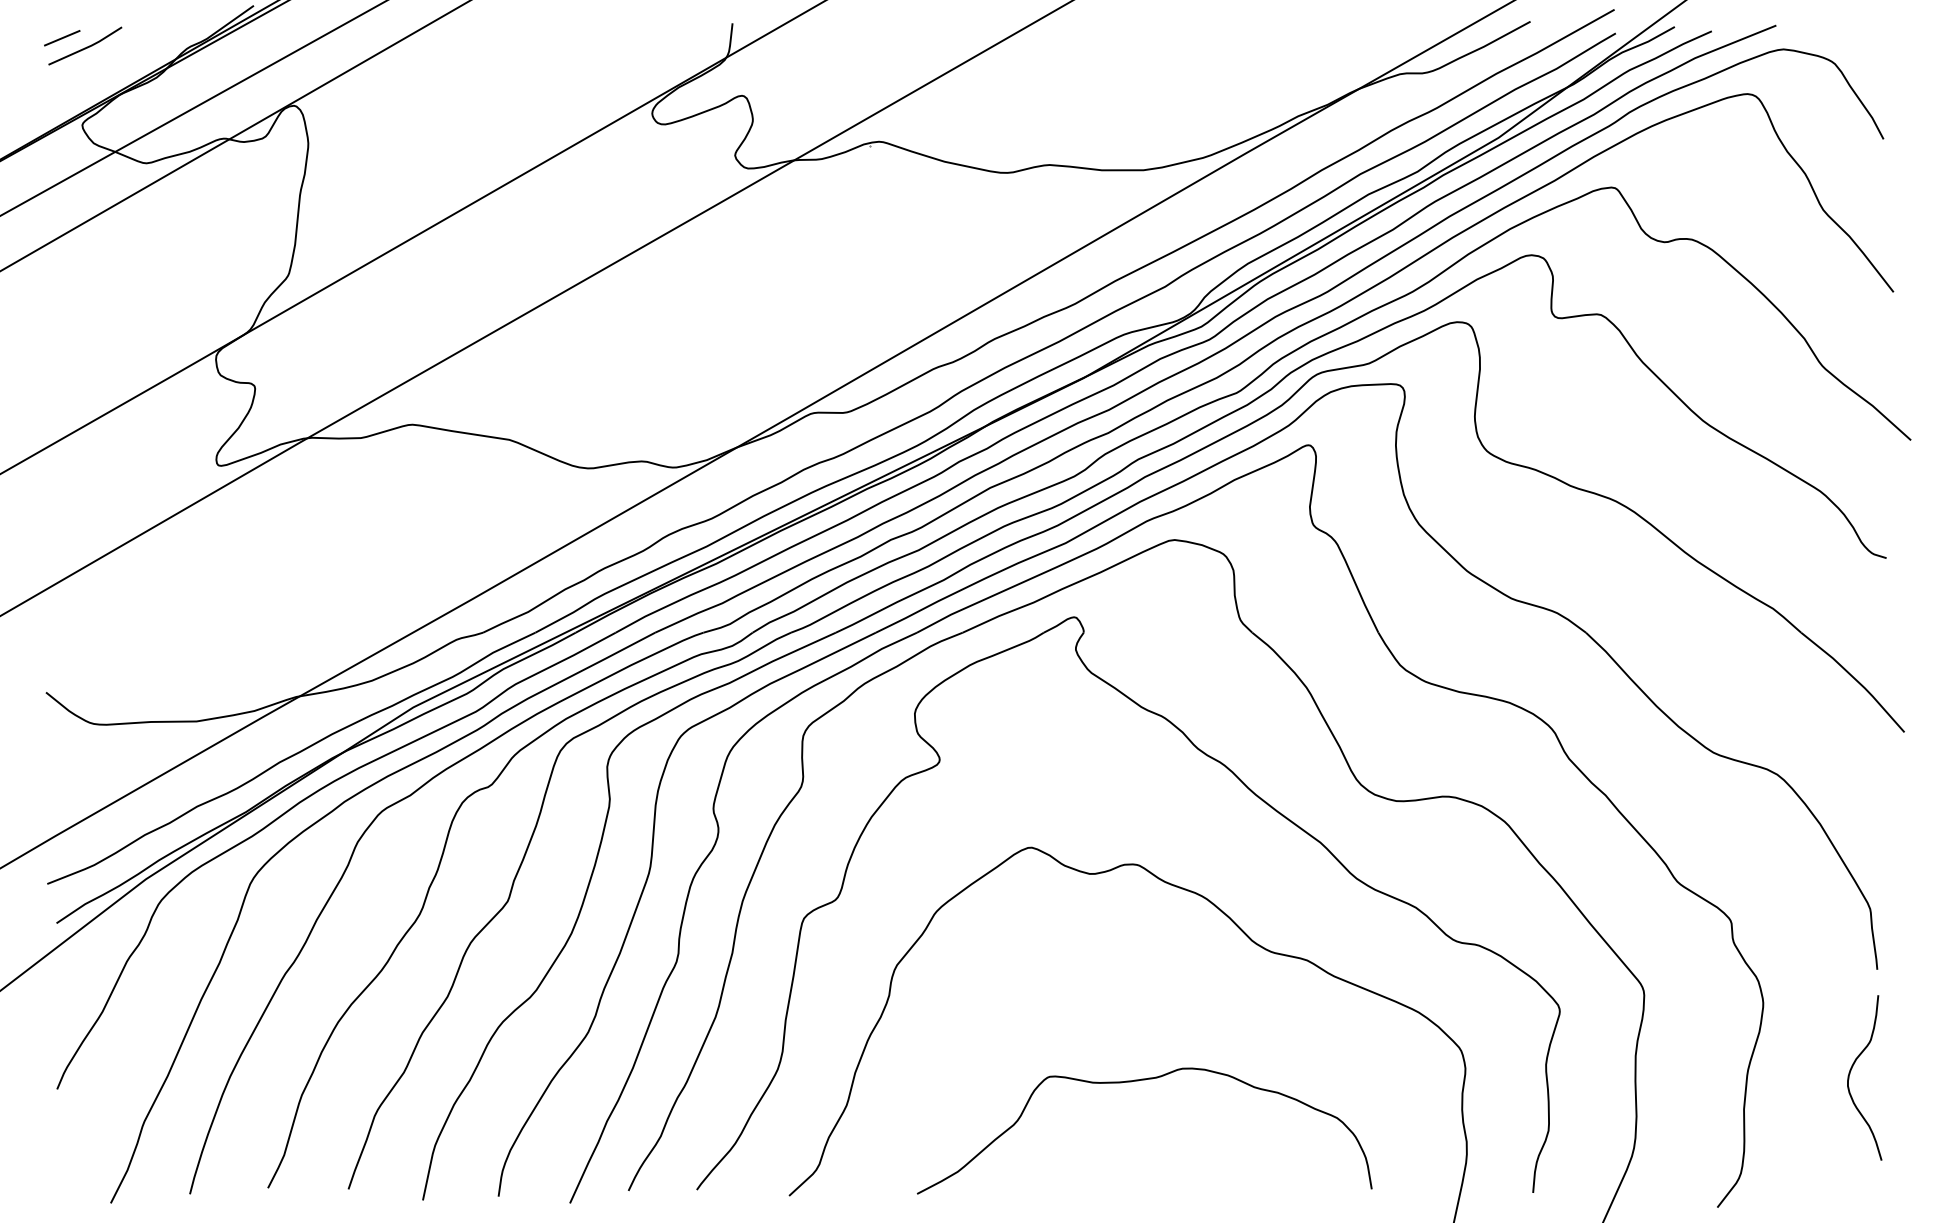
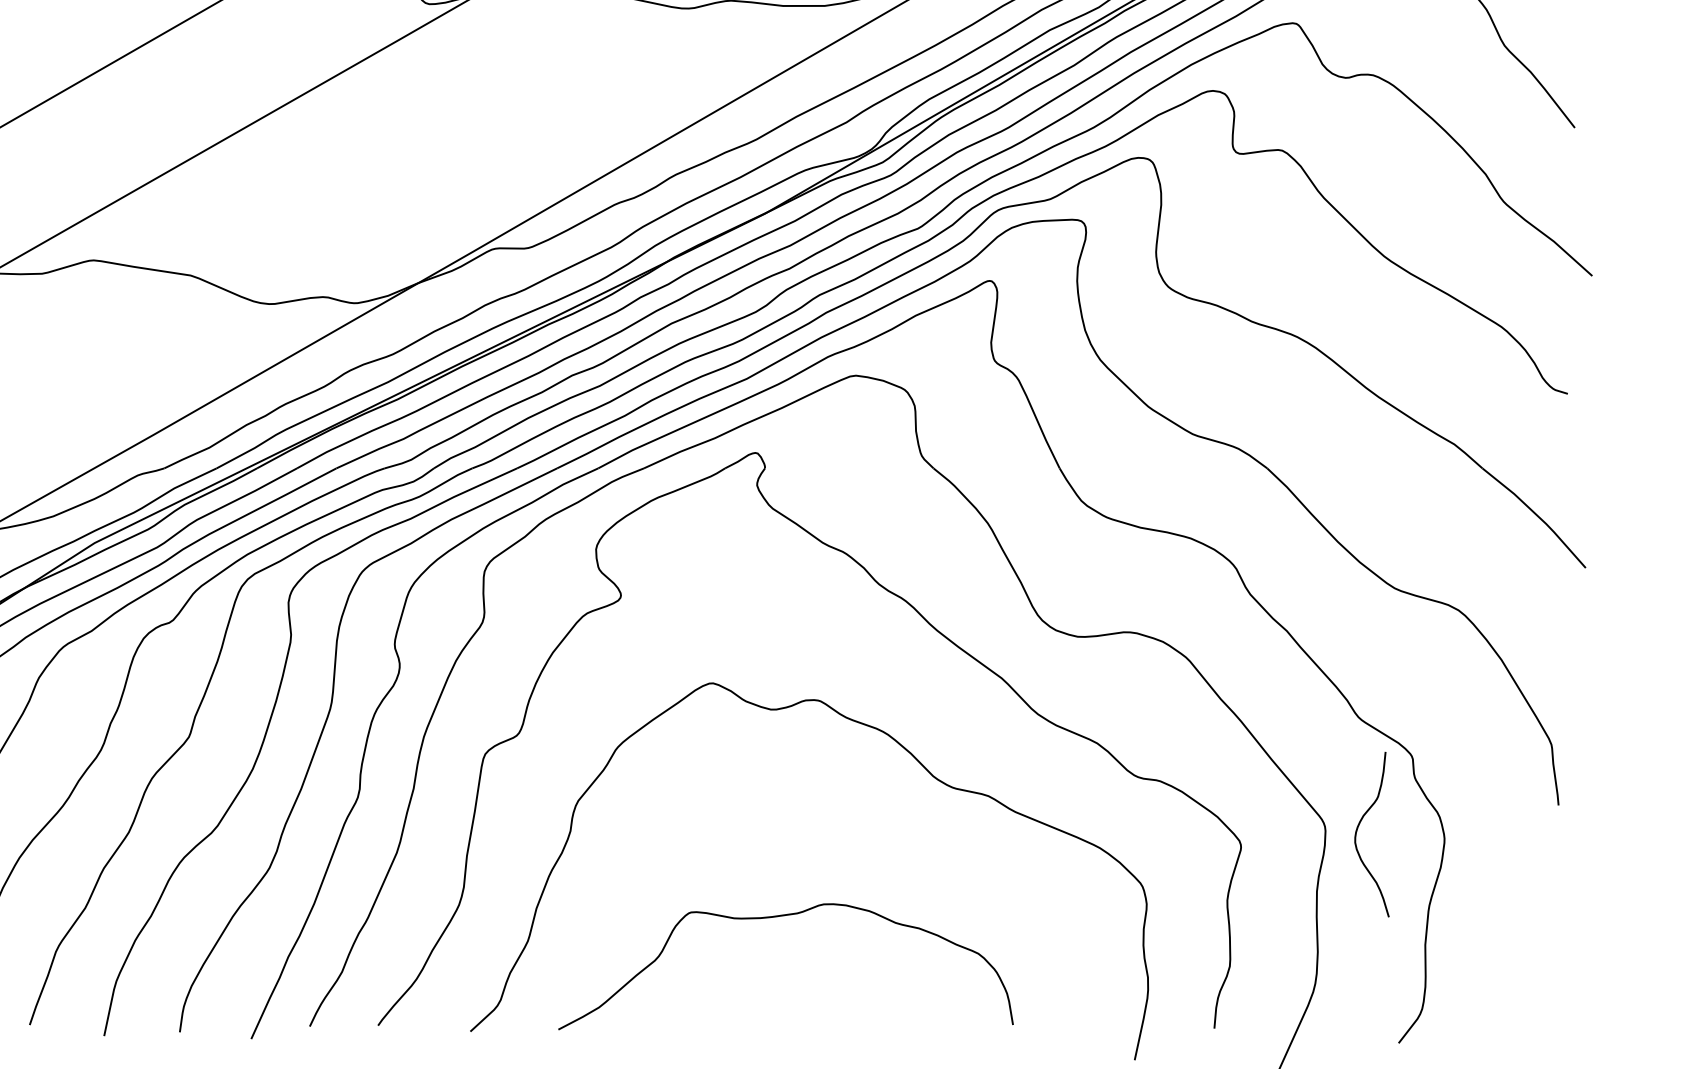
curve: (1851, 1071) -> (1358, 828), moved
curve: (1138, 1081) -> (779, 917), moved

